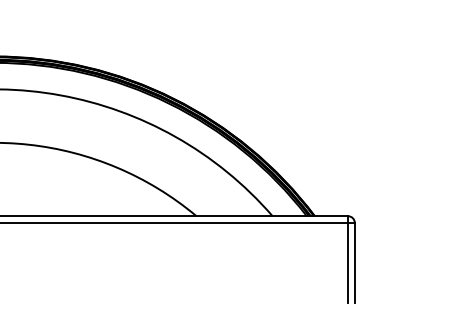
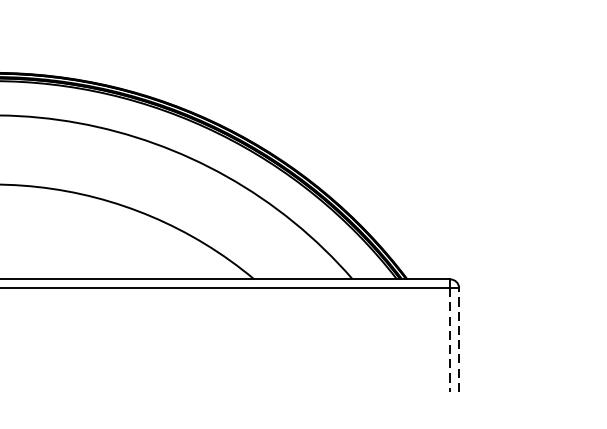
line: (354, 262) -> (458, 339), solid -> dashed
line: (348, 263) -> (450, 340), solid -> dashed

